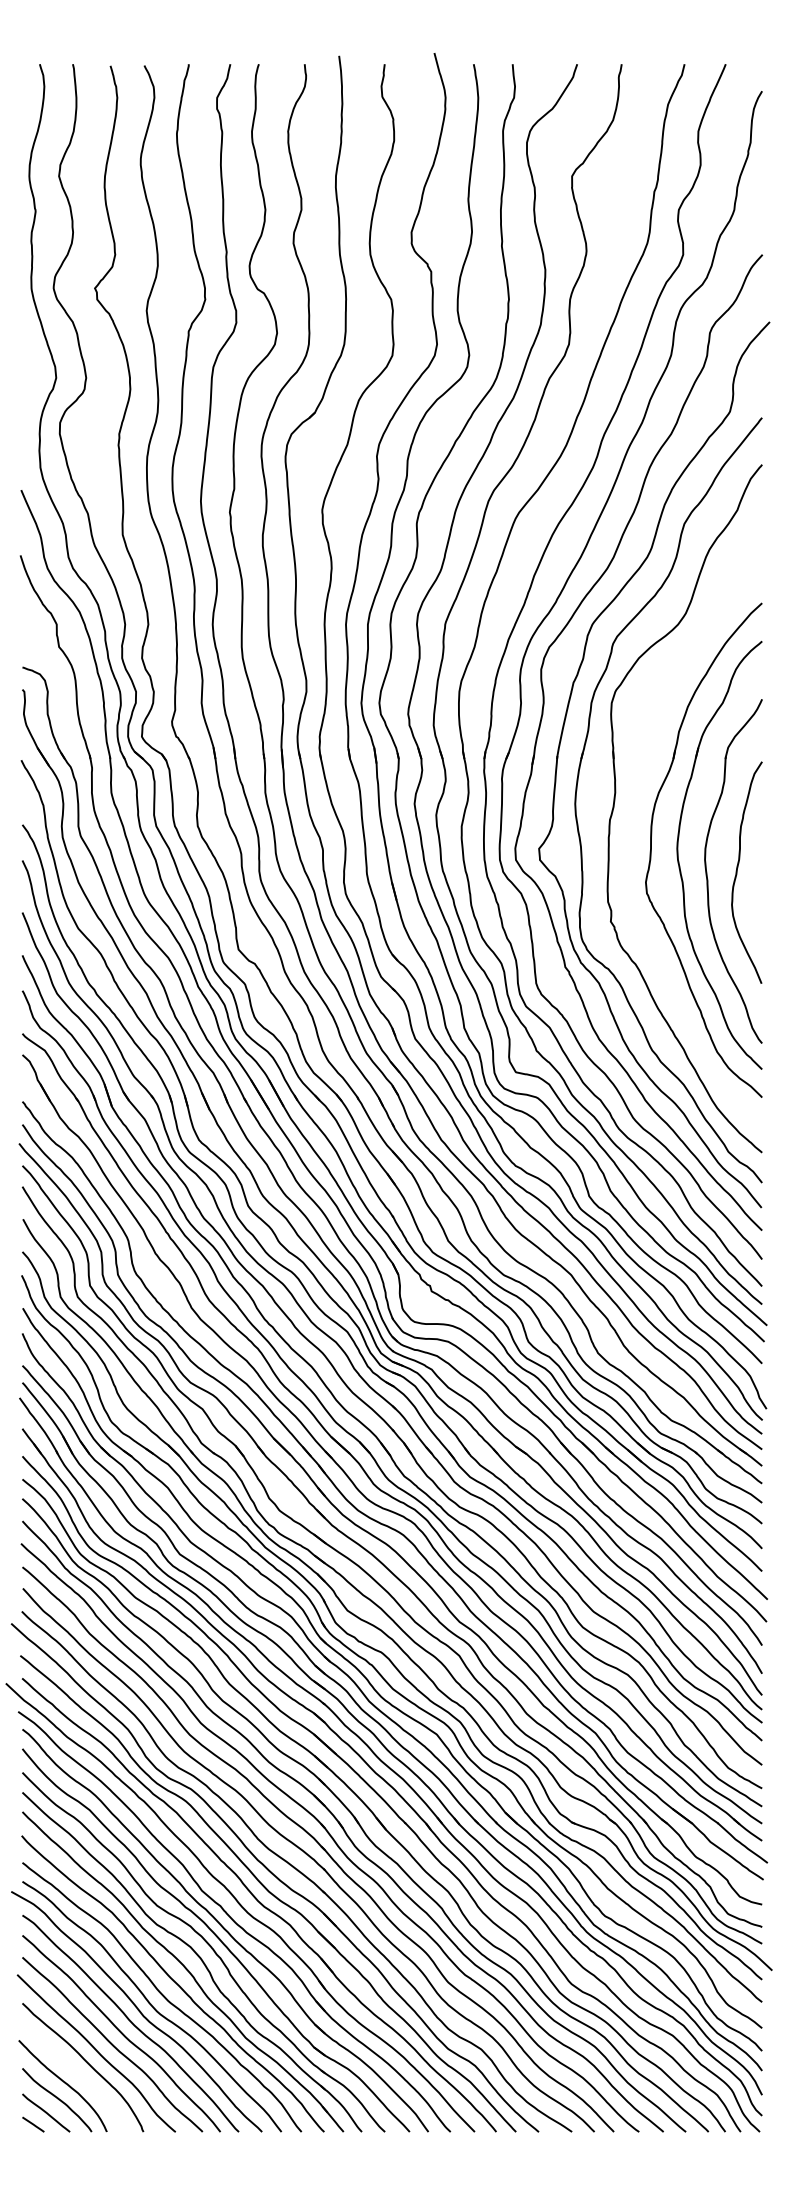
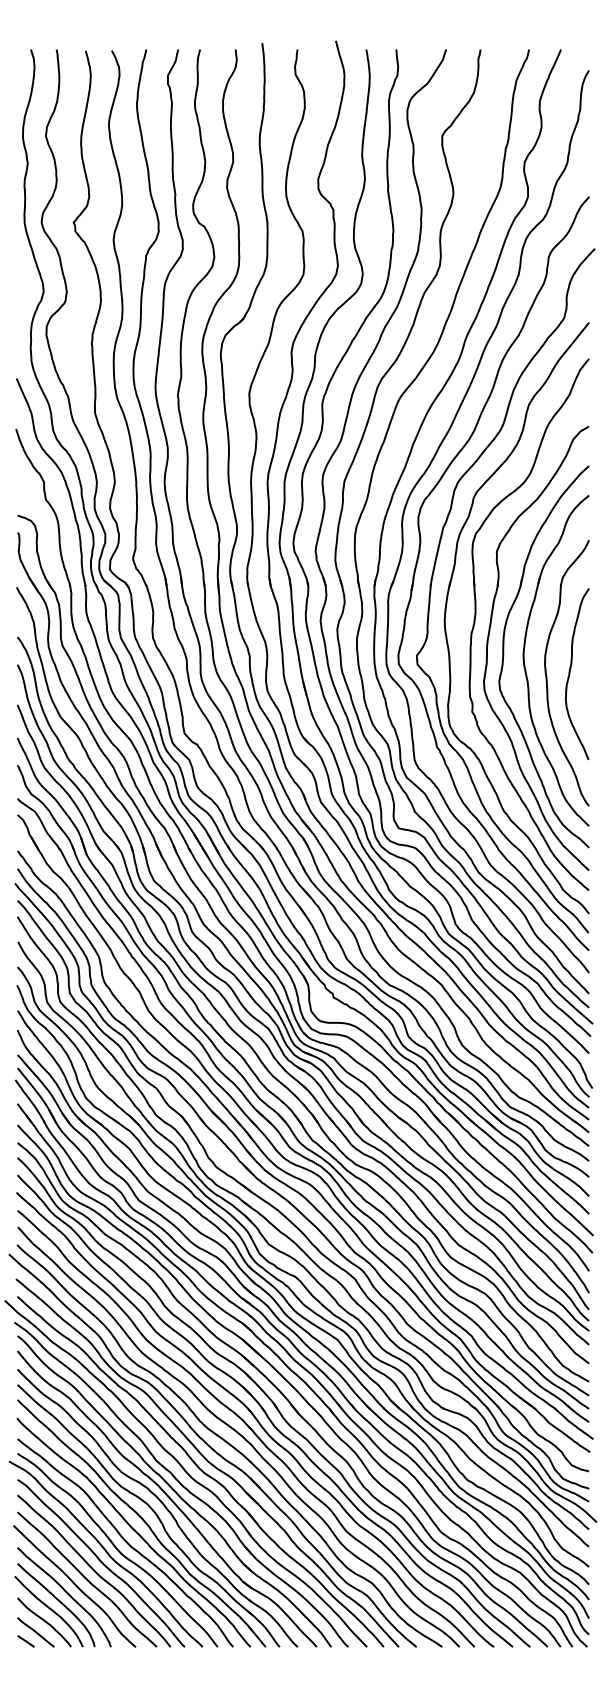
part: (631, 836) -> (488, 646), added
curve: (76, 2073) -> (59, 1601), added

